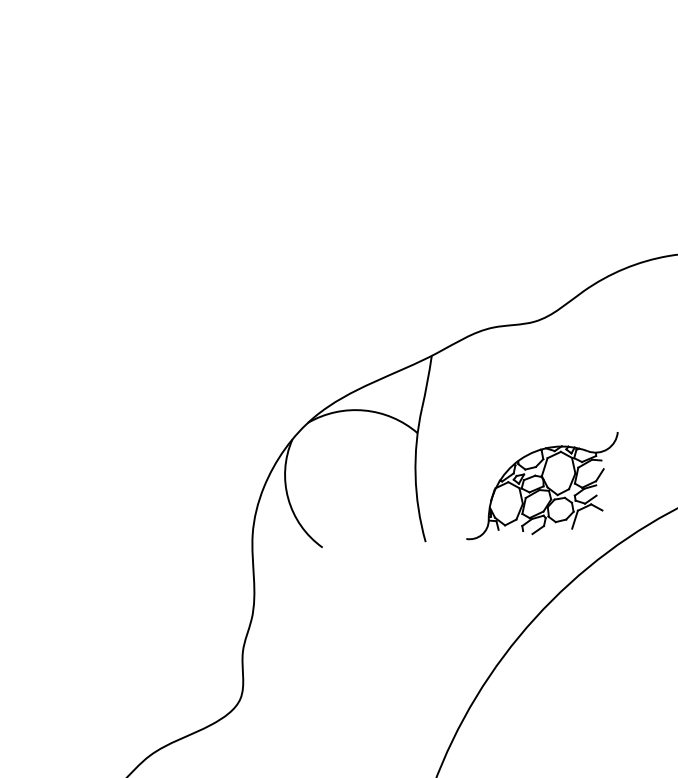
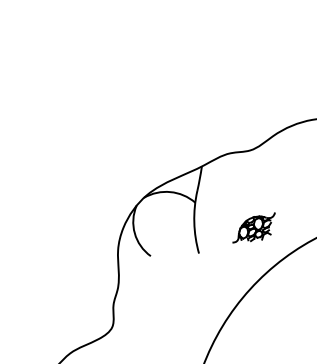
part: (542, 486) -> (253, 227), size x0.6

